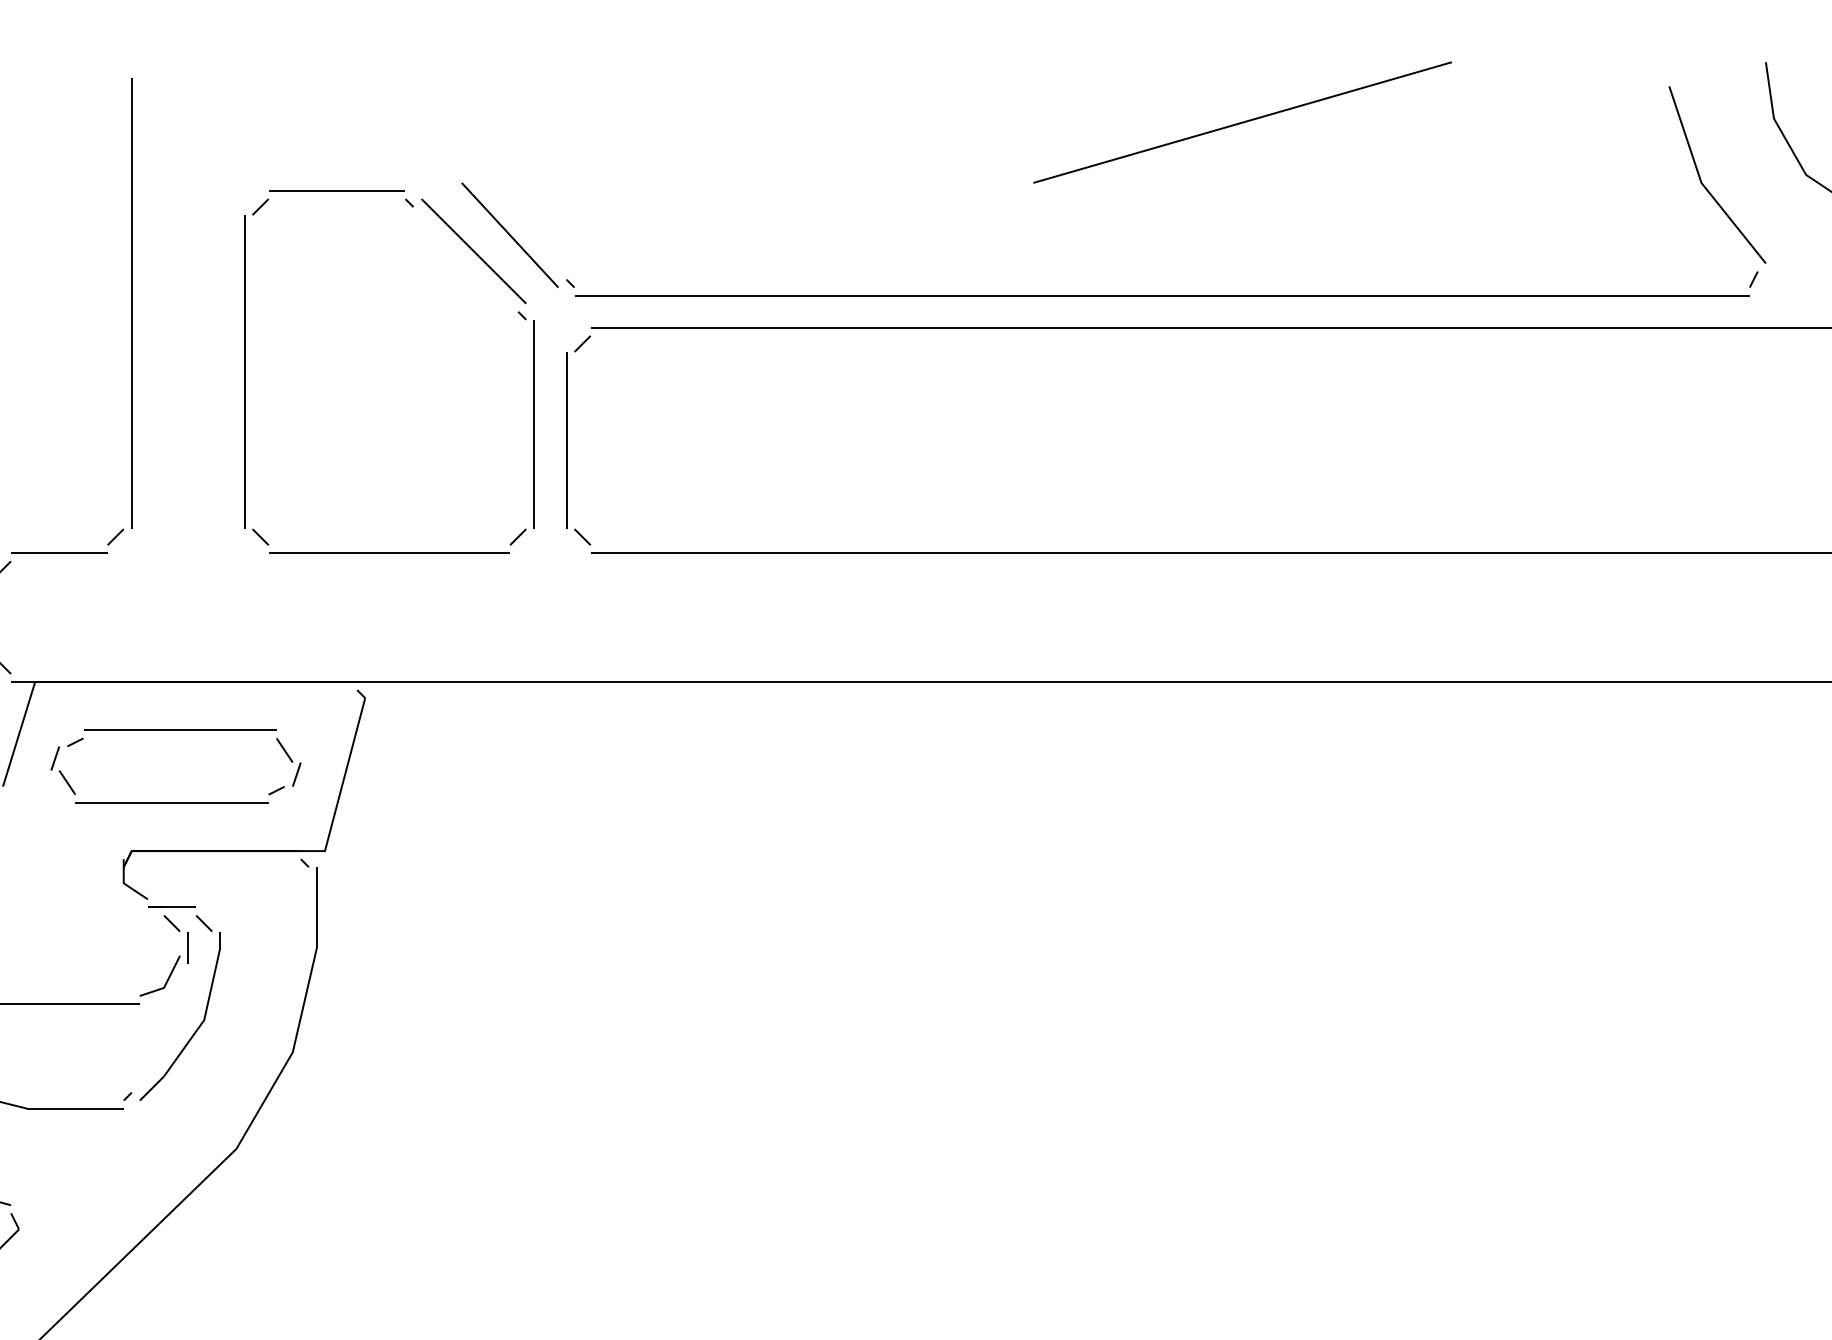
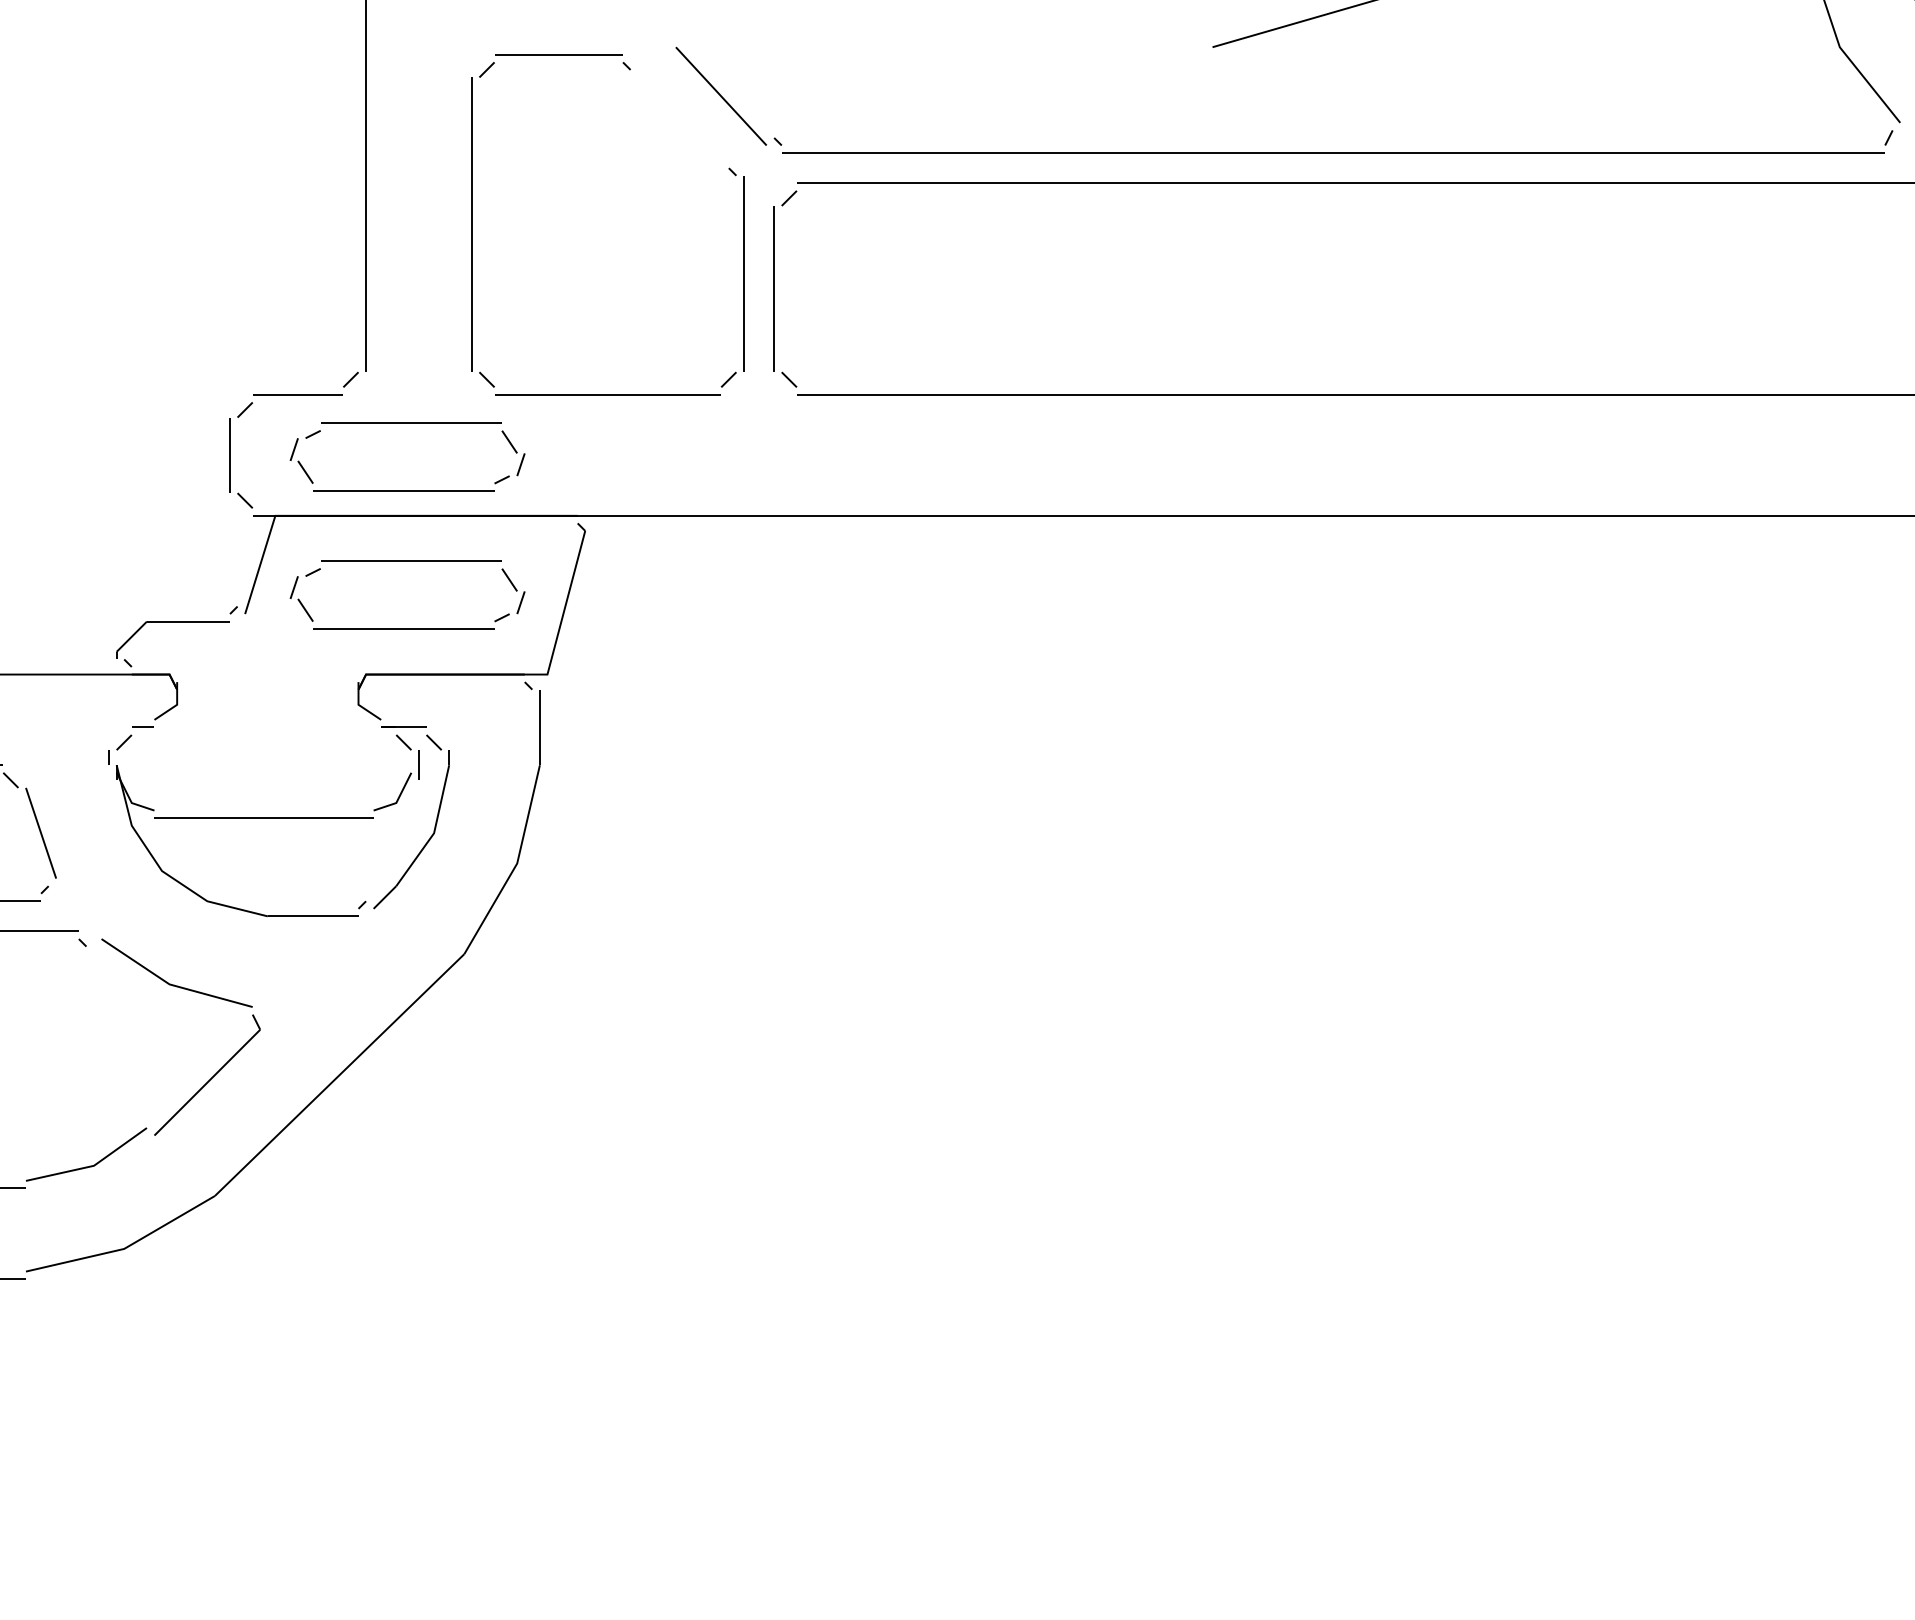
line: (473, 251) -> (686, 111), removed
part: (175, 583) -> (407, 423), added

